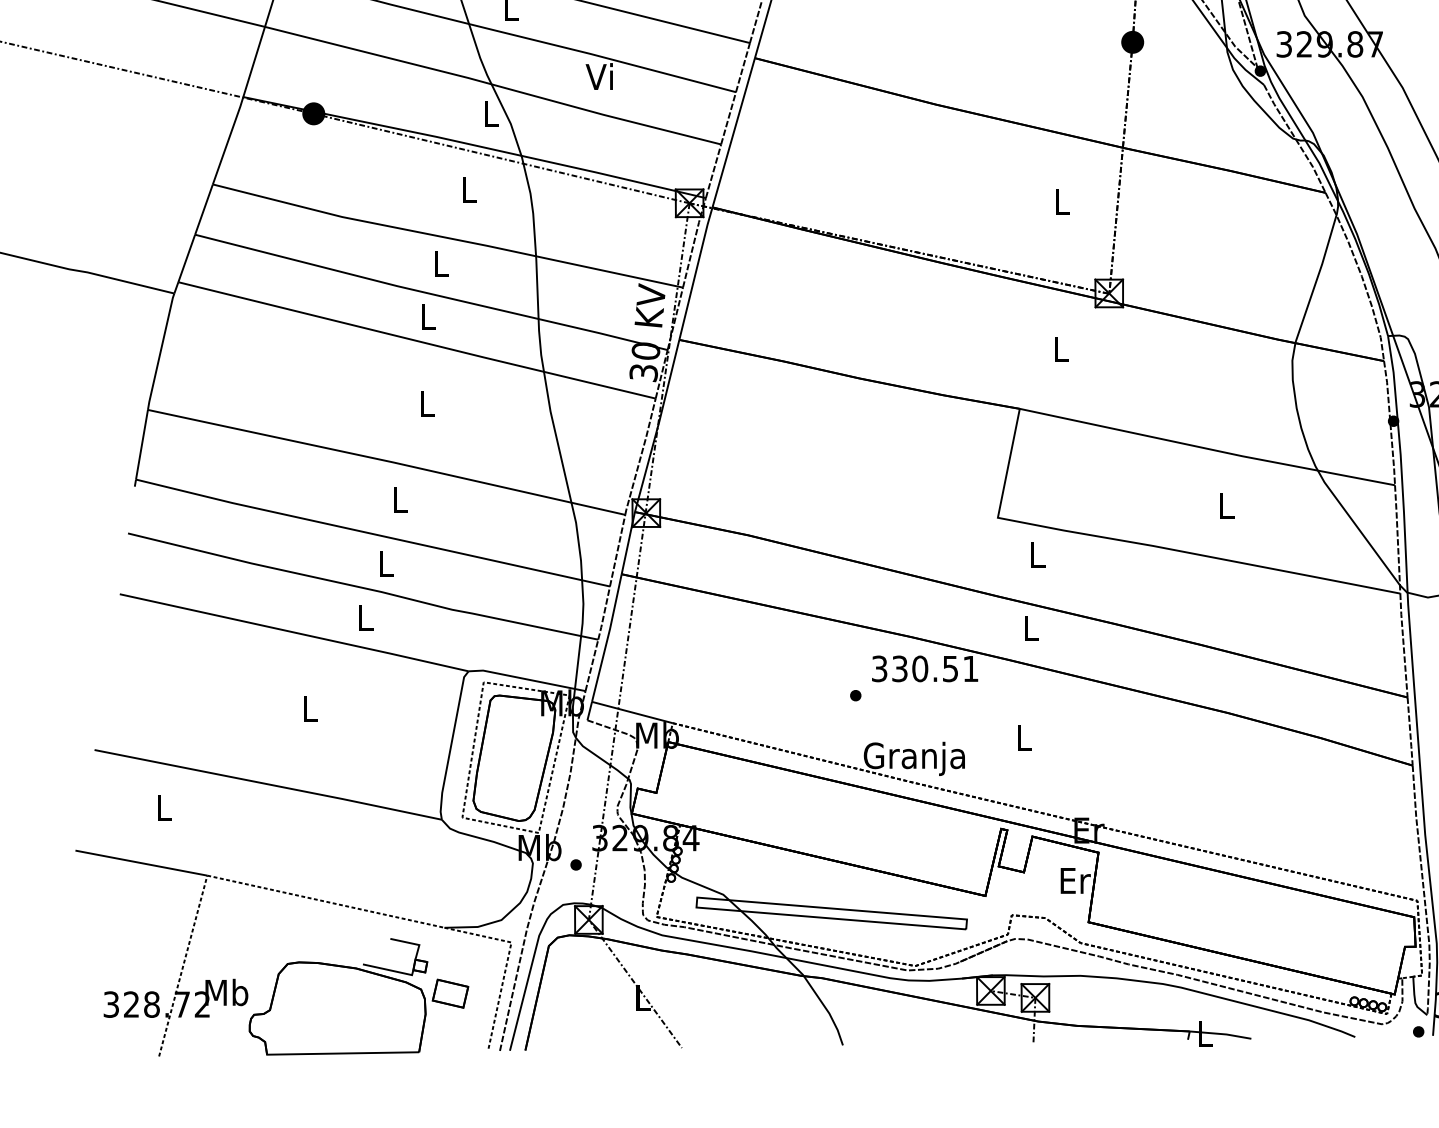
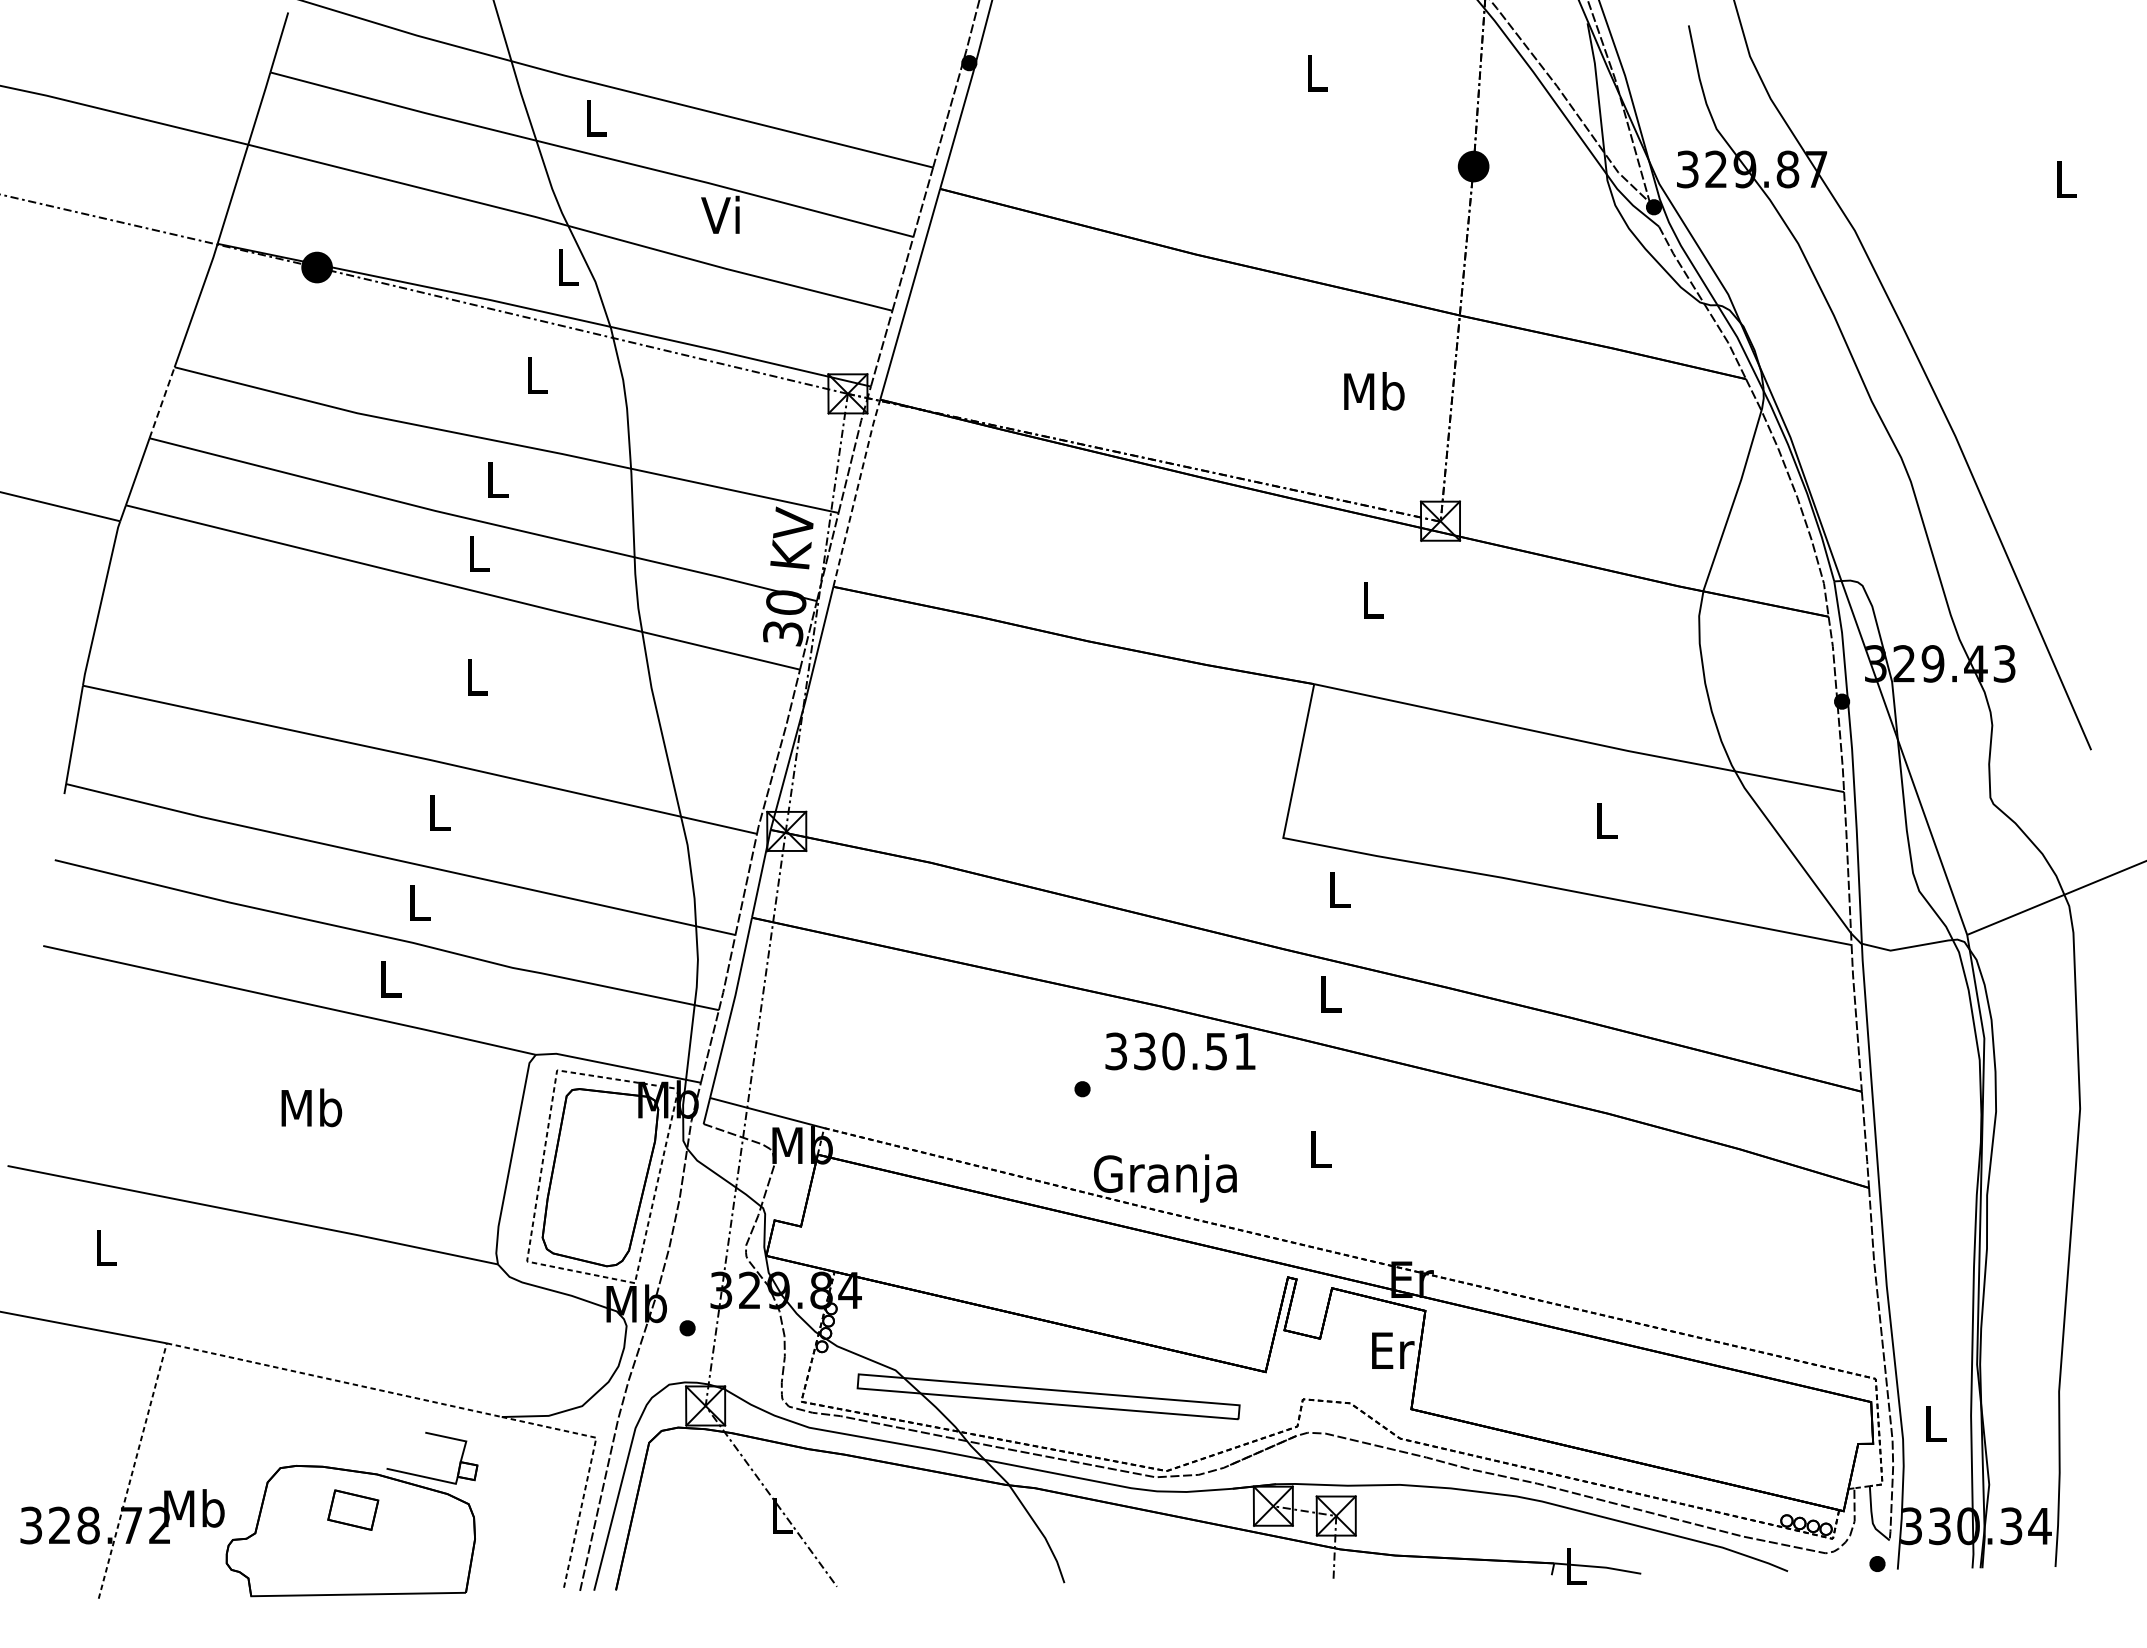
text: (1062, 201) -> (1374, 391), L -> Mb
line: (204, 209) -> (162, 402), solid -> dashed
line: (695, 272) -> (856, 491), solid -> dashed
text: (309, 708) -> (311, 1107), L -> Mb
part: (450, 993) -> (353, 1509), moved

